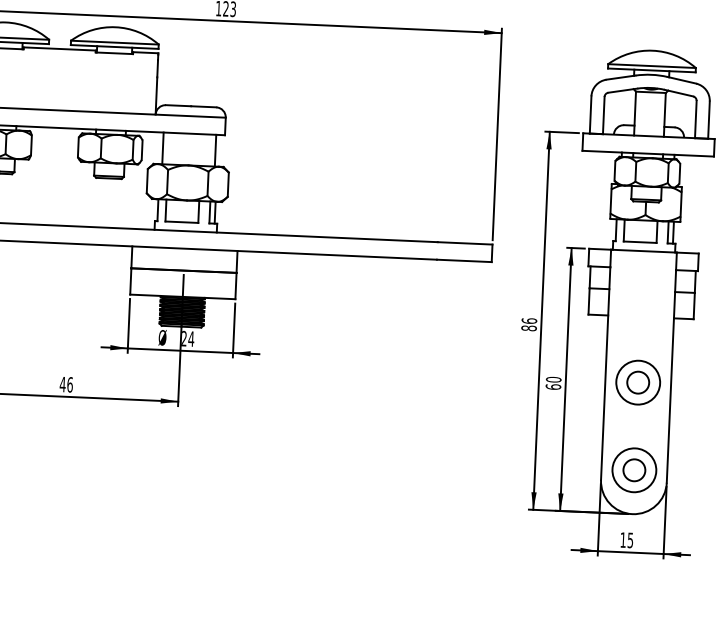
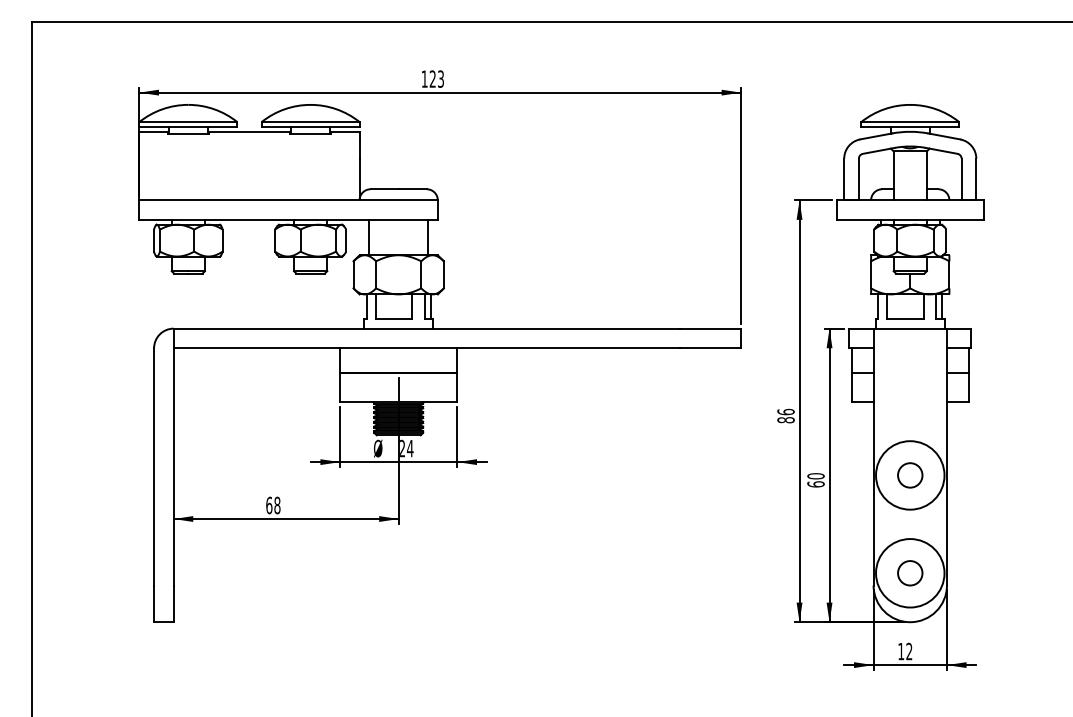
circle: (637, 381) -> (909, 474), size x1.4
text: (65, 384) -> (272, 505), 46 -> 68
circle: (633, 469) -> (909, 572), size x1.4
text: (630, 540) -> (909, 651), 15 -> 12

